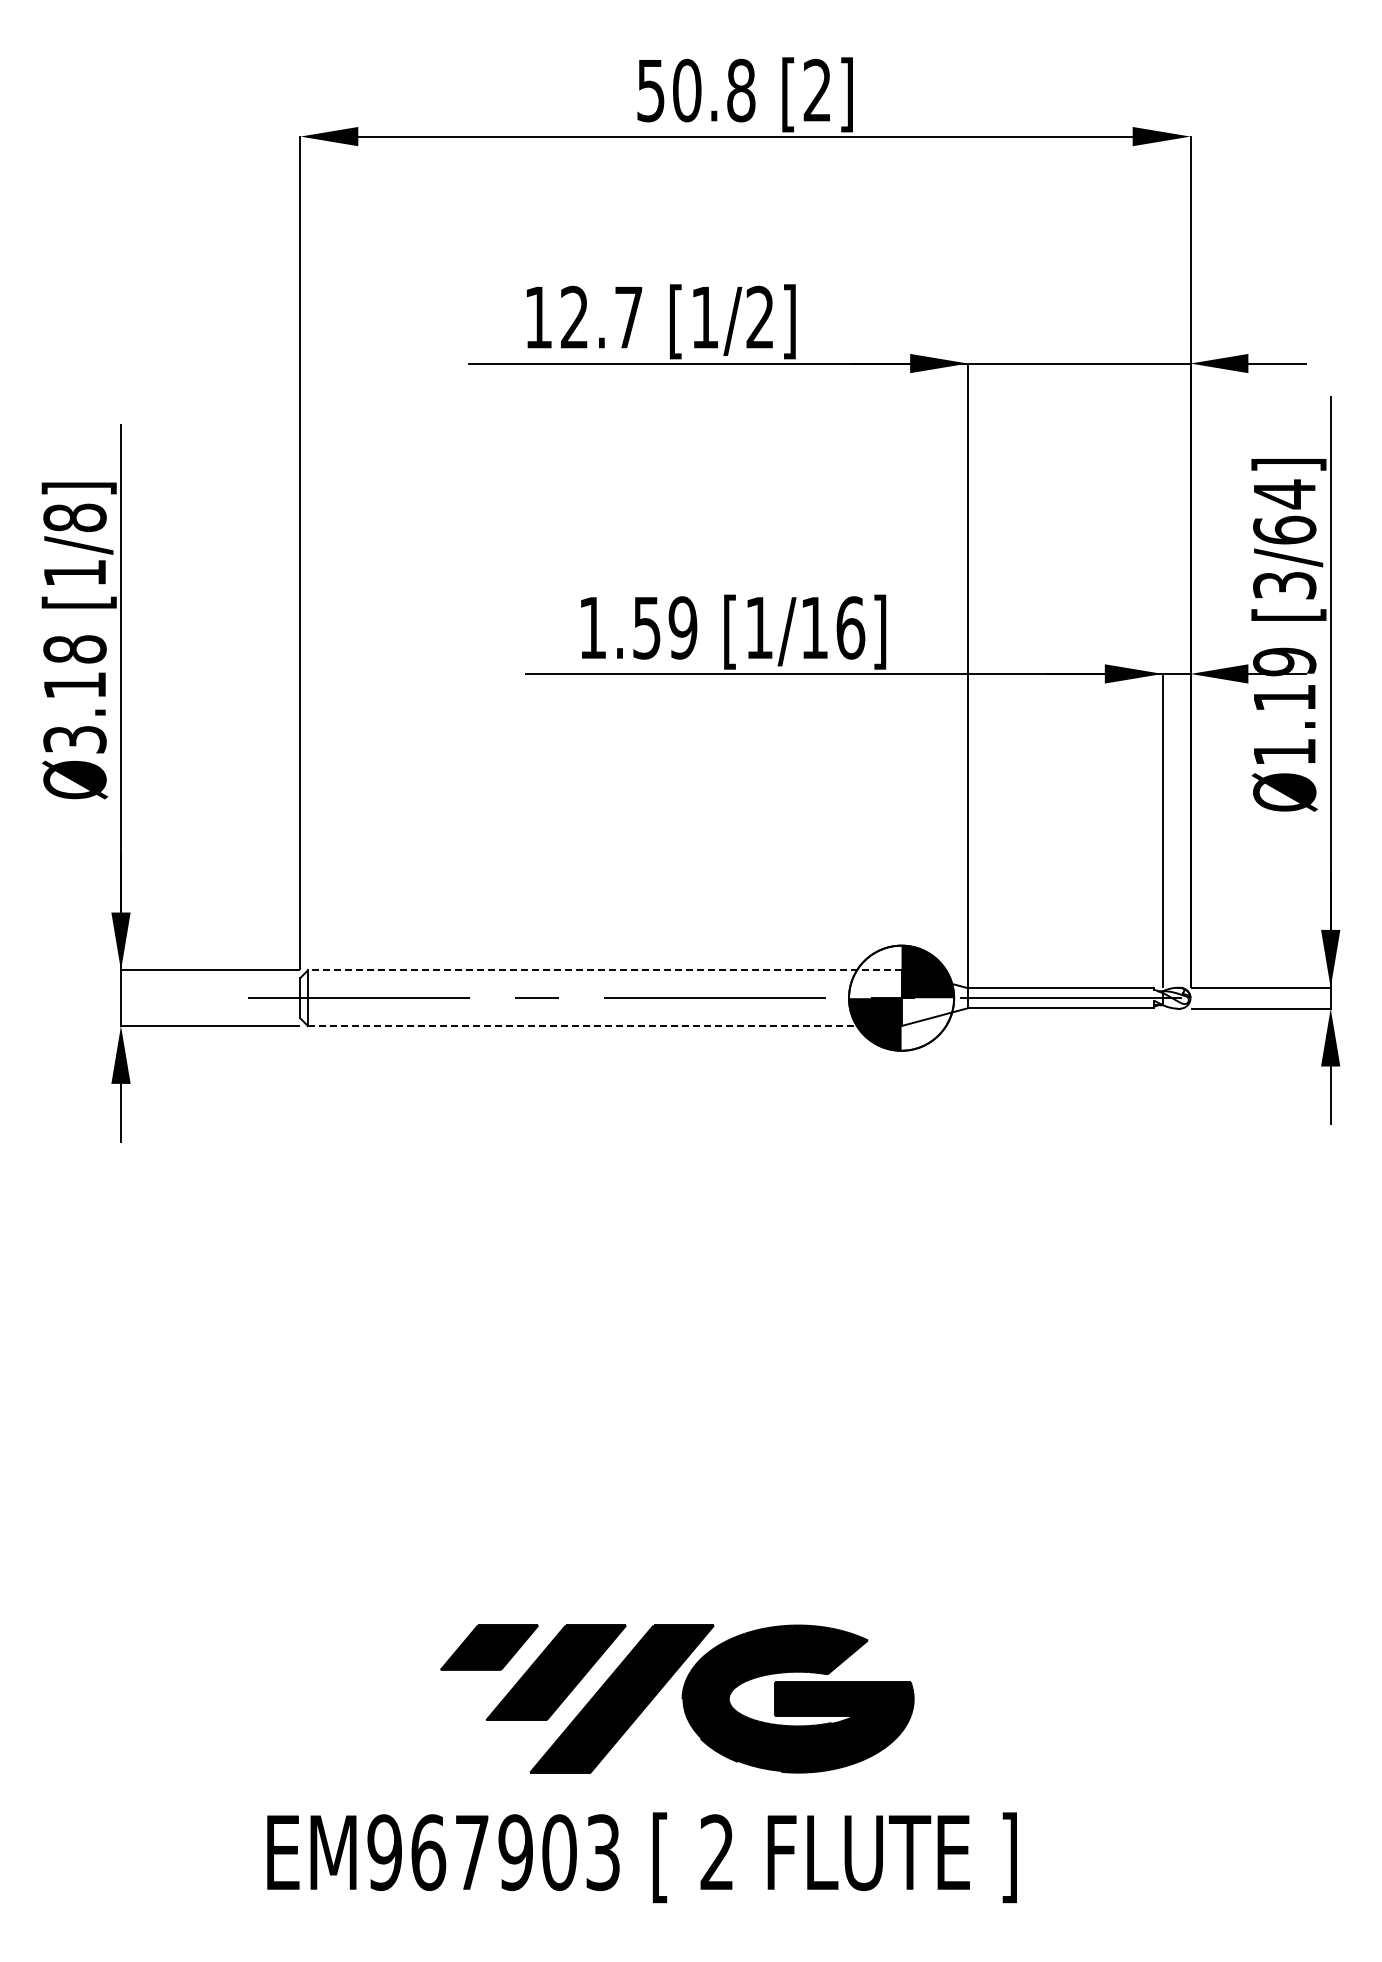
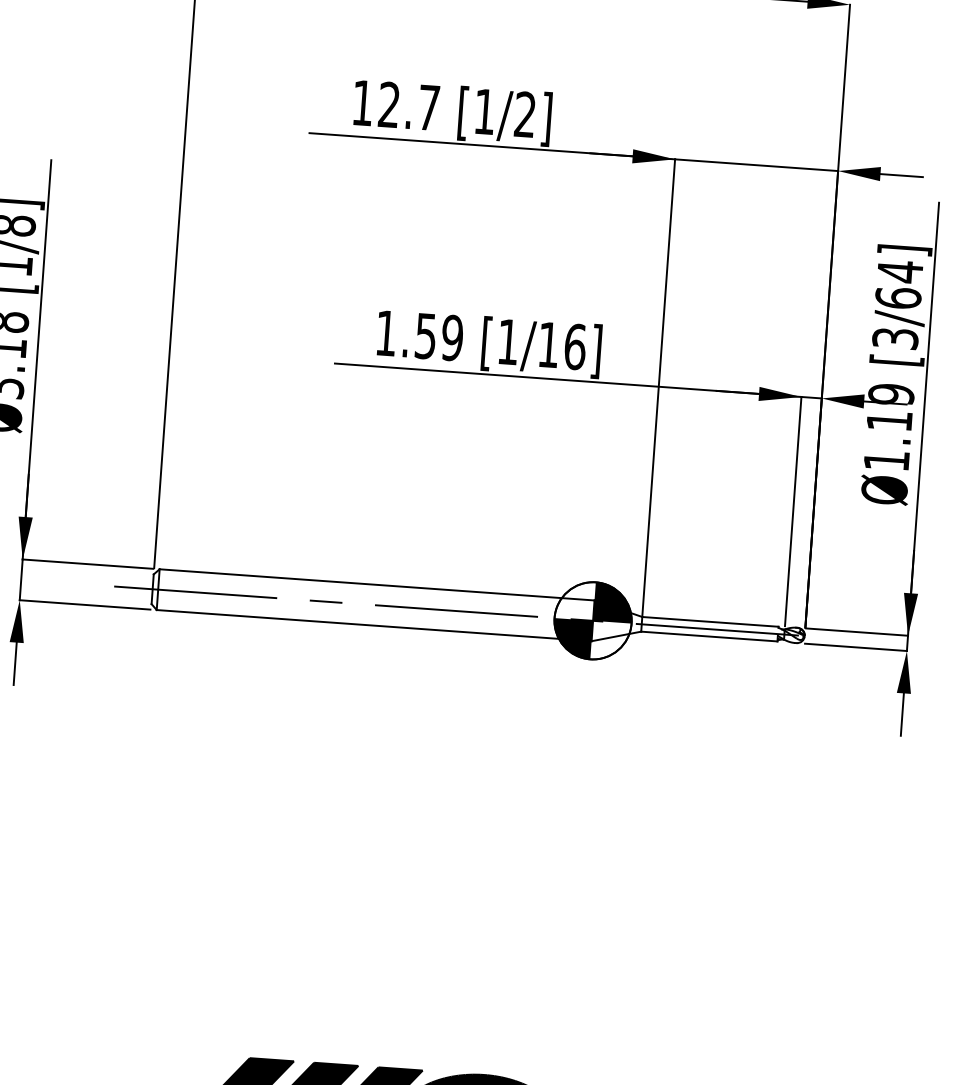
line: (604, 970) -> (376, 584), dashed -> solid
line: (604, 1026) -> (373, 625), dashed -> solid

